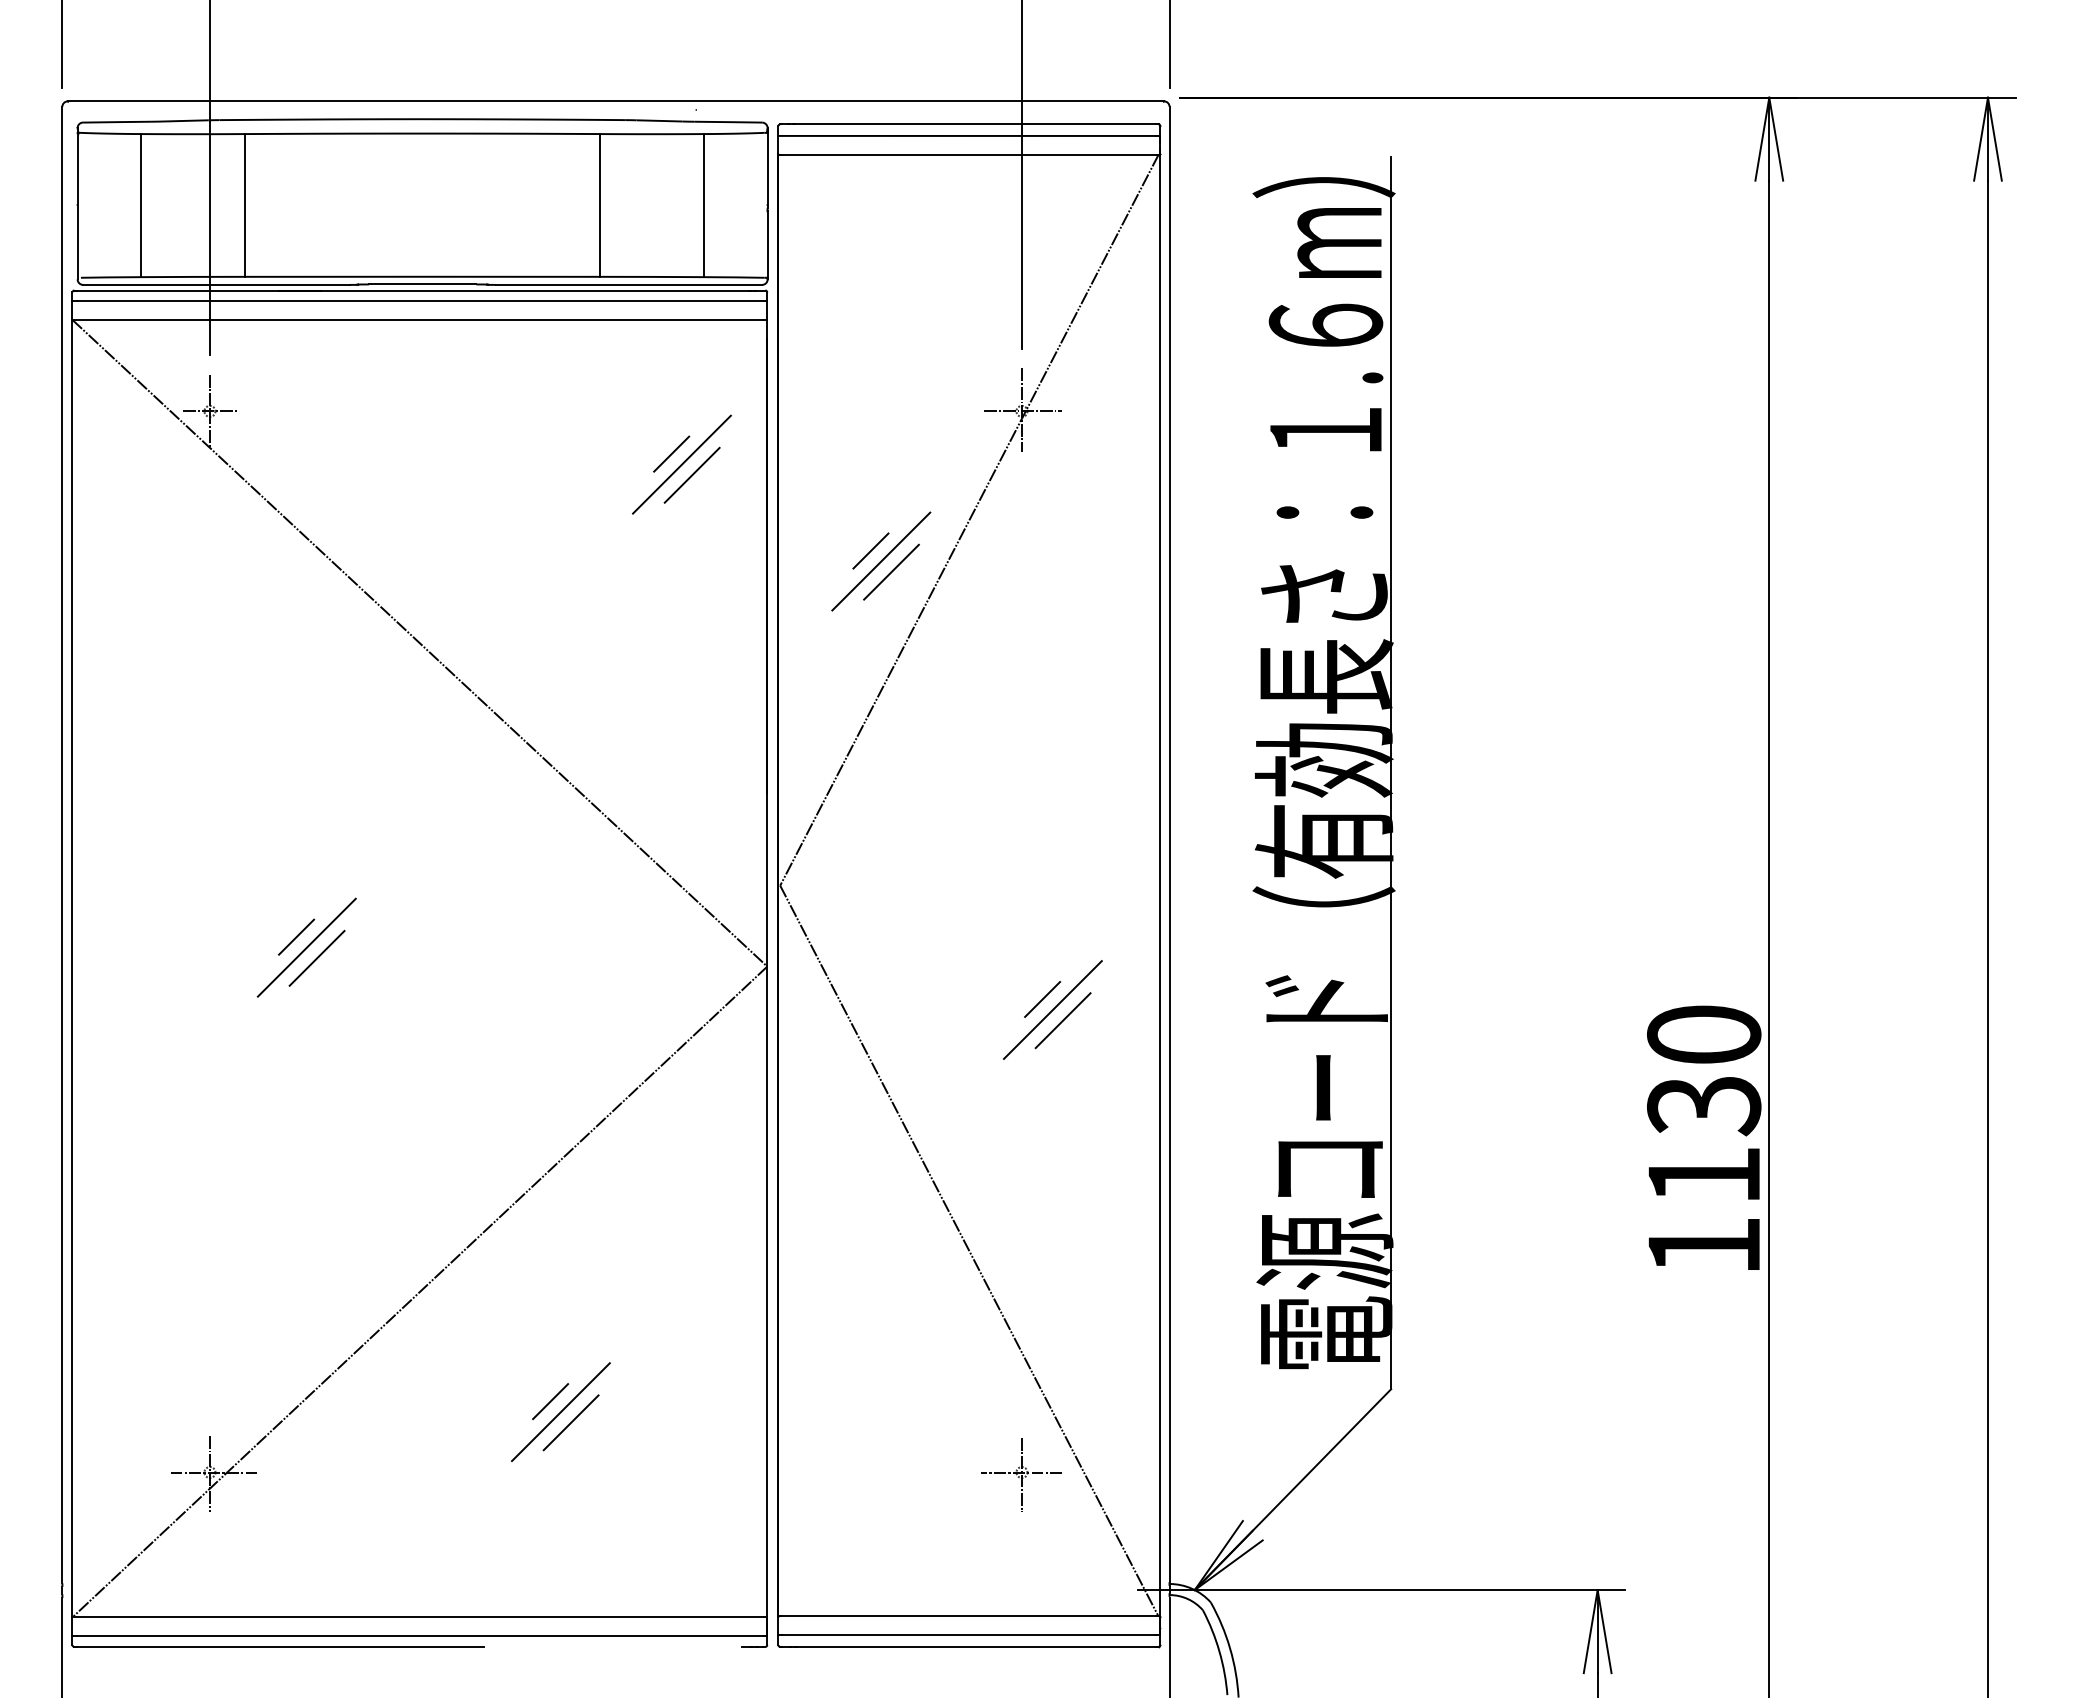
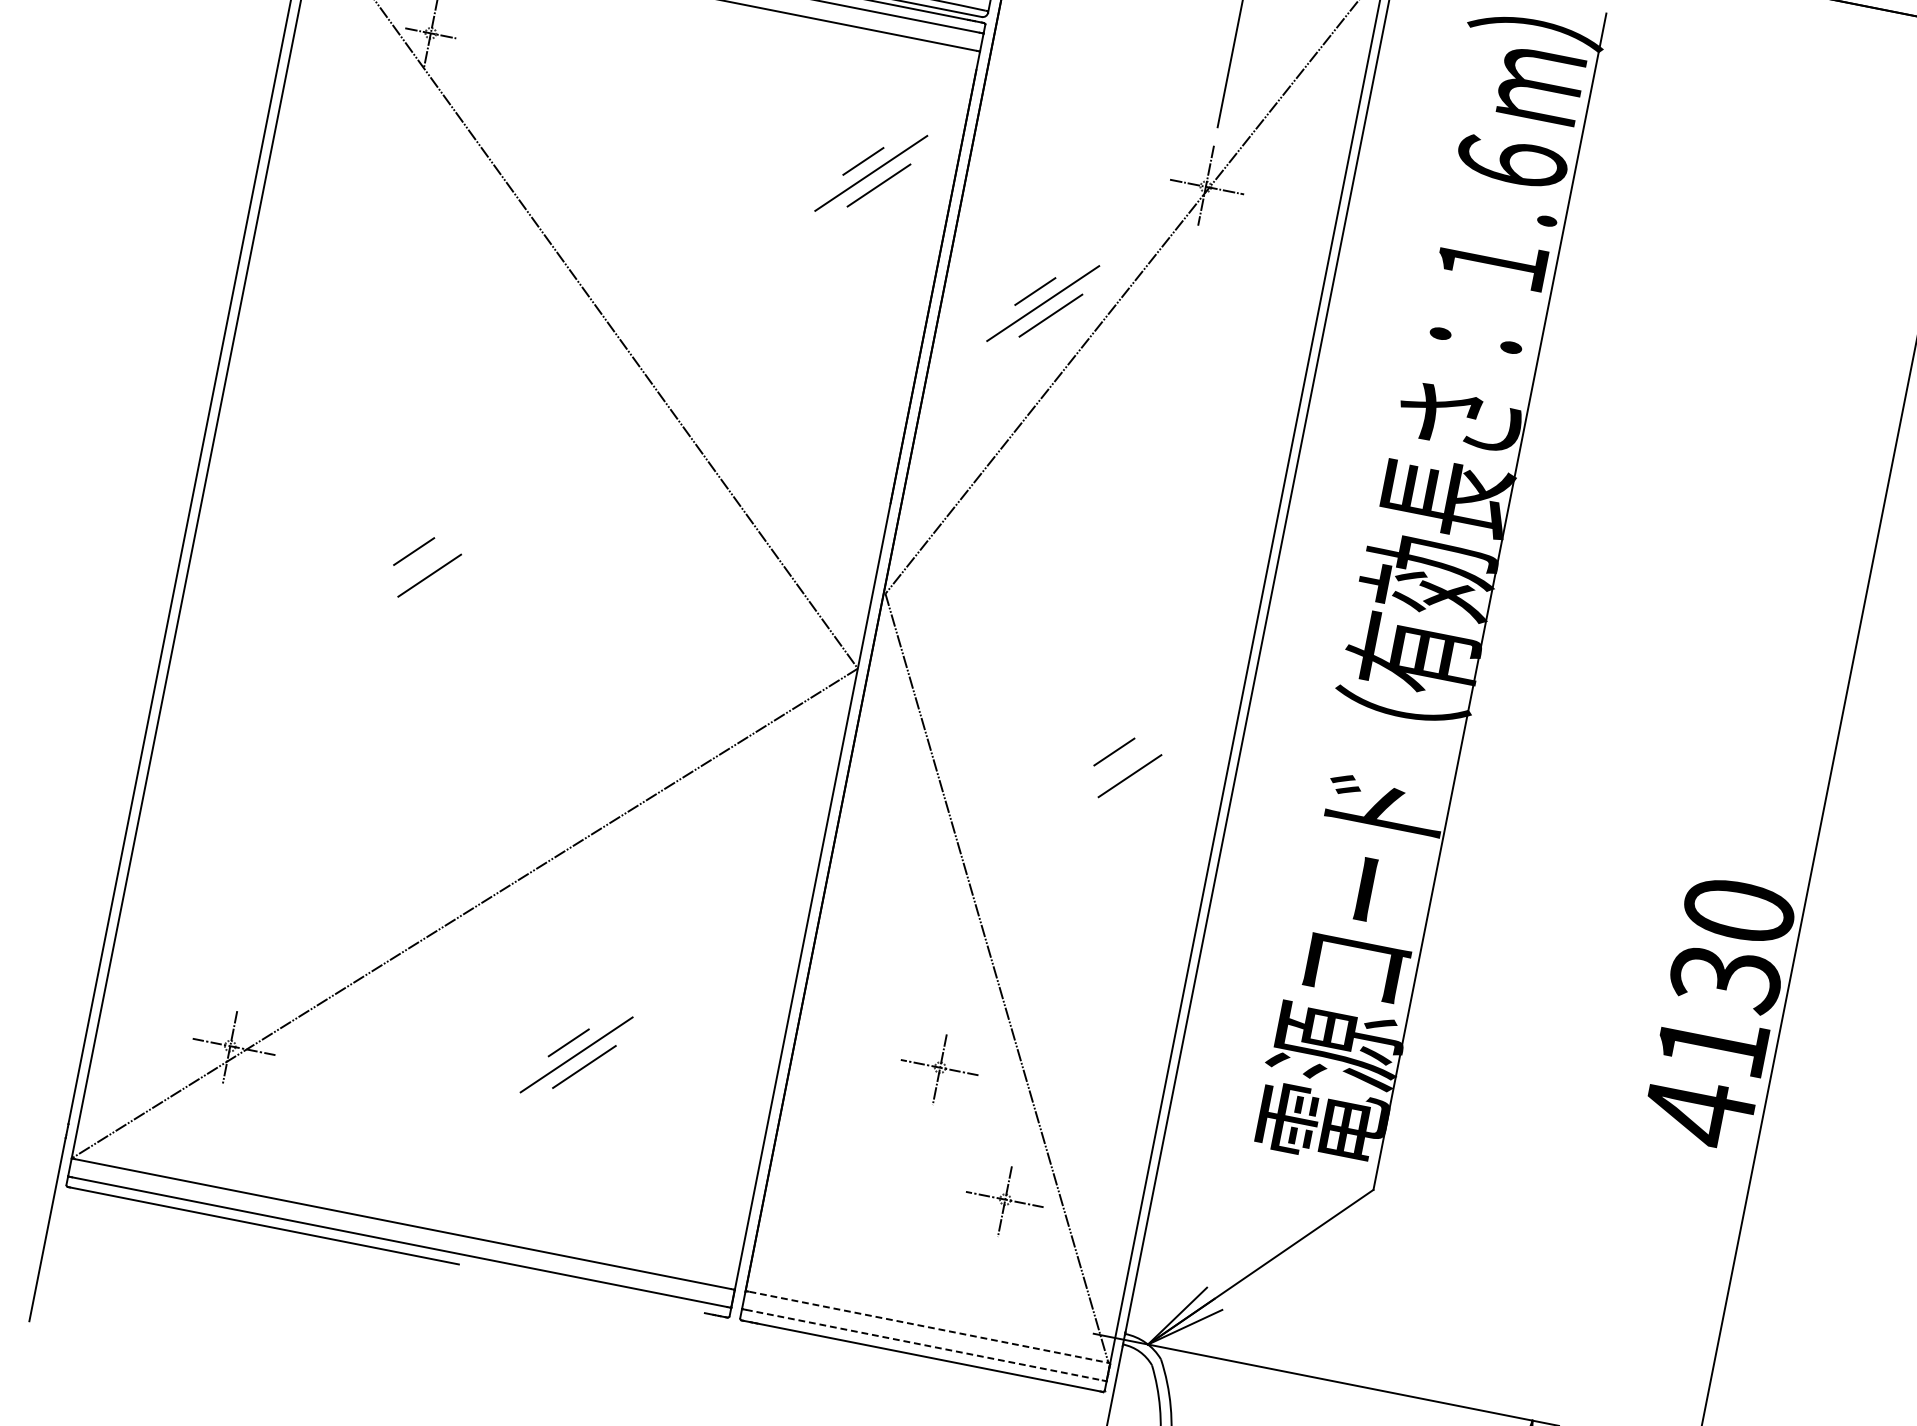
line: (306, 947) -> (421, 563), removed
line: (1052, 1009) -> (1121, 763), removed
text: (1703, 1246) -> (1698, 1112), 1130 -> 4130
part: (929, 1354) -> (939, 1069), added
line: (969, 1616) -> (928, 1327), solid -> dashed
line: (969, 1635) -> (924, 1345), solid -> dashed

